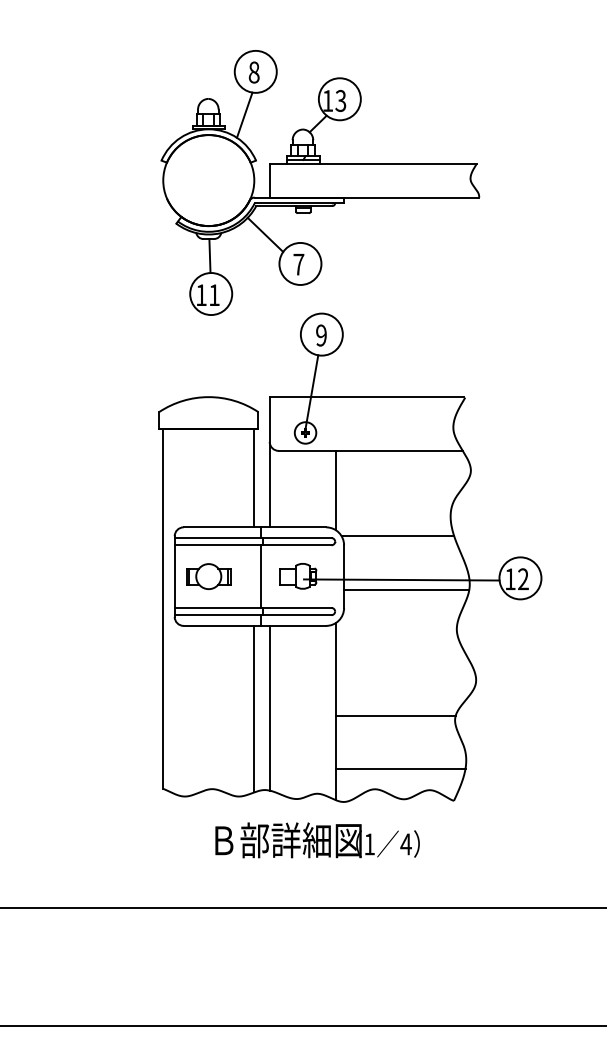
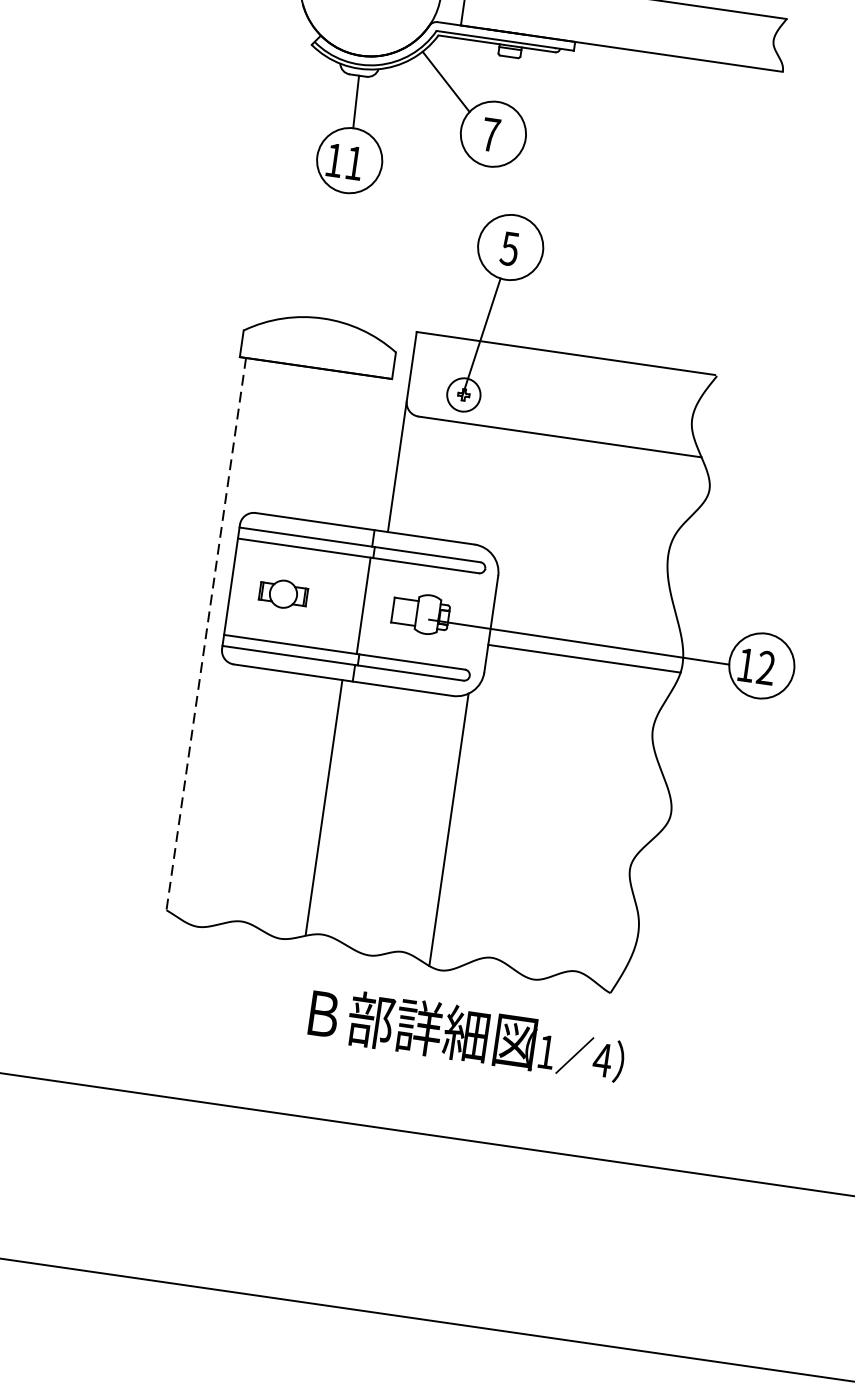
text: (320, 335) -> (508, 248), 9 -> 5
line: (254, 478) -> (375, 453), removed
line: (336, 490) -> (498, 490), removed
line: (397, 536) -> (582, 574), removed
part: (208, 576) -> (282, 594), size x0.7
line: (163, 609) -> (206, 634), solid -> dashed
line: (269, 707) -> (347, 808), removed
line: (395, 715) -> (539, 848), removed
line: (400, 769) -> (535, 933), removed
text: (317, 840) -> (467, 1034), moved

